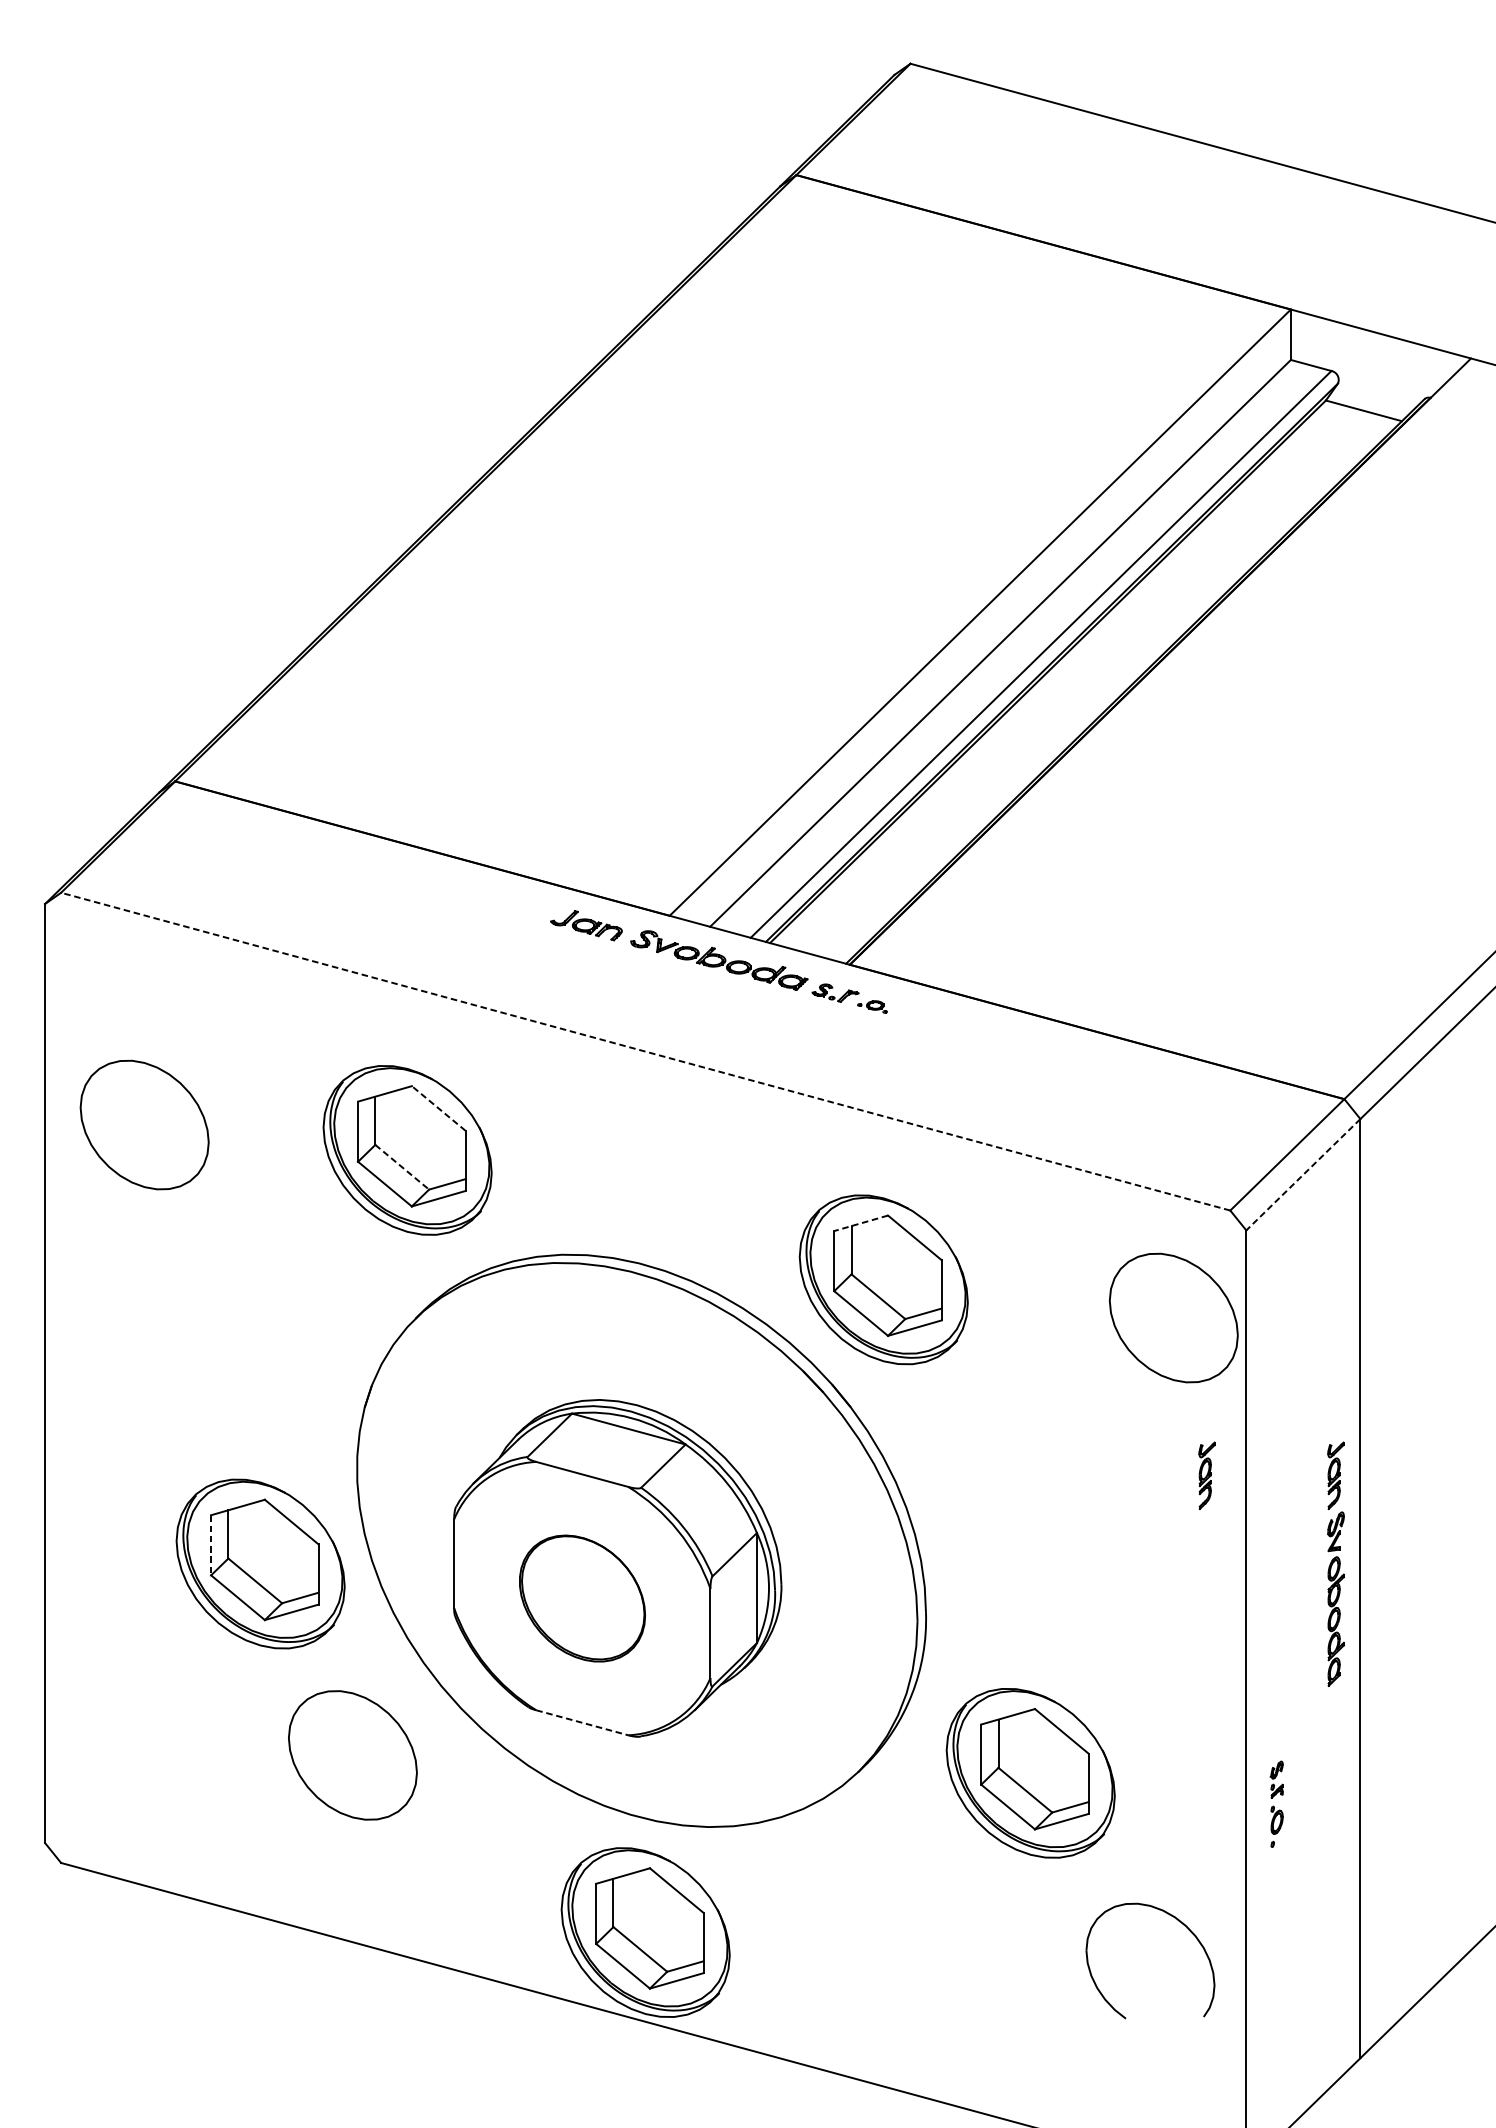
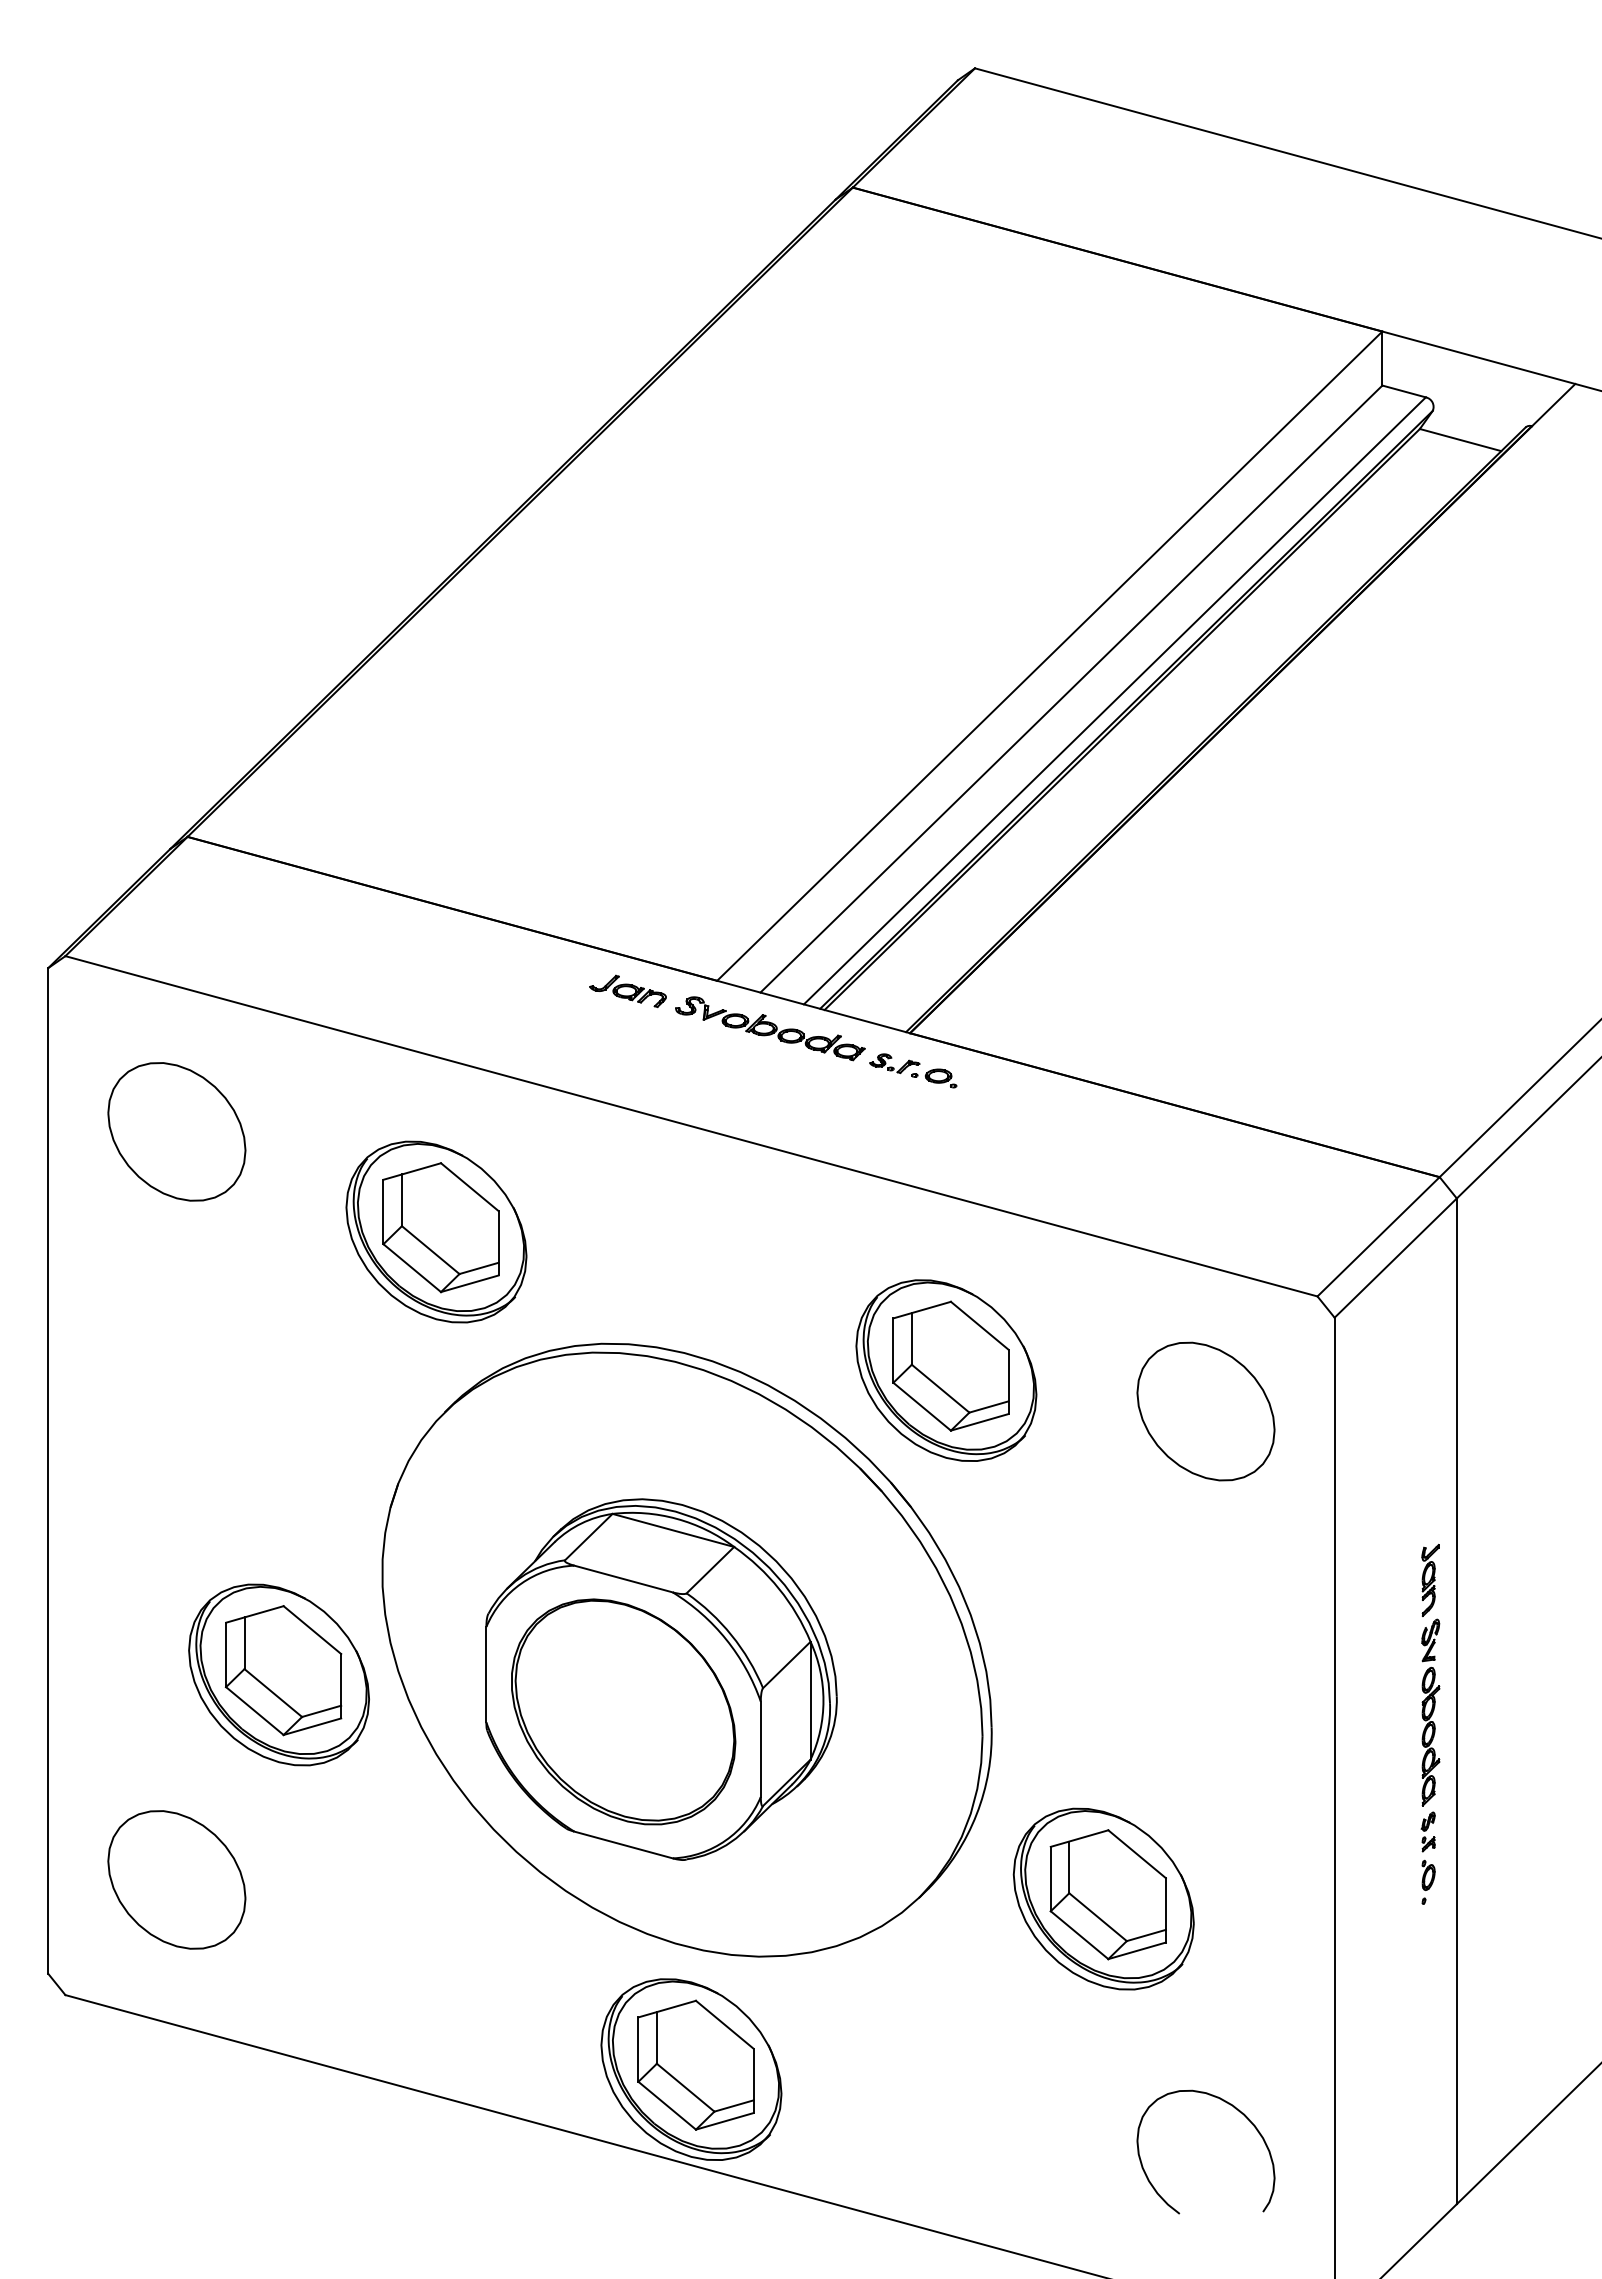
part: (872, 1007) -> (934, 1078), size x1.43
line: (645, 1051) -> (691, 1126), dashed -> solid
line: (438, 1107) -> (469, 1186), dashed -> solid
part: (144, 1124) -> (176, 1131), moved
line: (402, 1167) -> (431, 1250), dashed -> solid
line: (1303, 1175) -> (1395, 1258), dashed -> solid
line: (861, 1223) -> (922, 1310), dashed -> solid
part: (1173, 1317) -> (1205, 1411), moved
part: (1206, 1475) -> (1292, 1580), removed
line: (211, 1545) -> (226, 1655), dashed -> solid
part: (582, 1598) -> (623, 1711), size x1.67
line: (583, 1723) -> (624, 1845), dashed -> solid
part: (352, 1755) -> (176, 1879), moved
part: (1276, 1803) -> (1427, 1857), moved
part: (1178, 1921) -> (1235, 2109), moved

